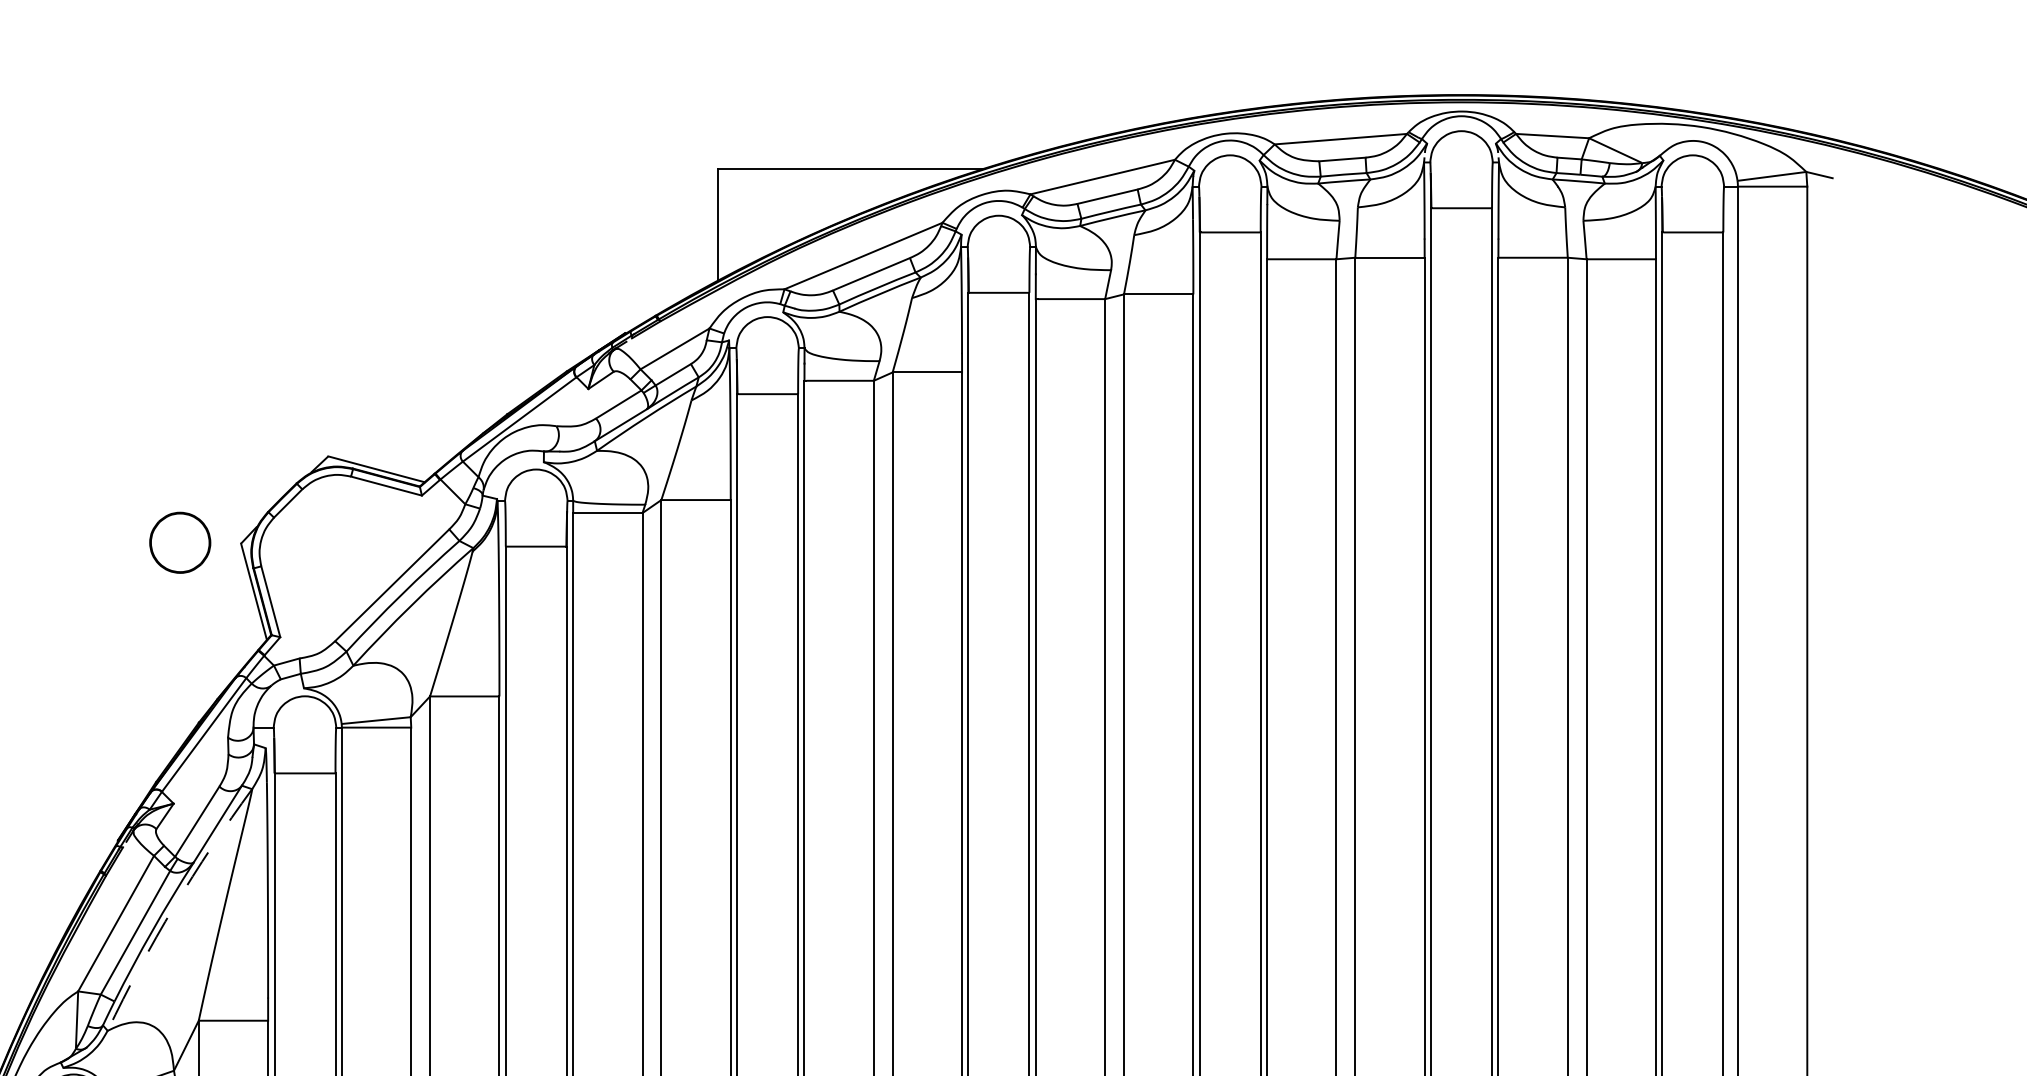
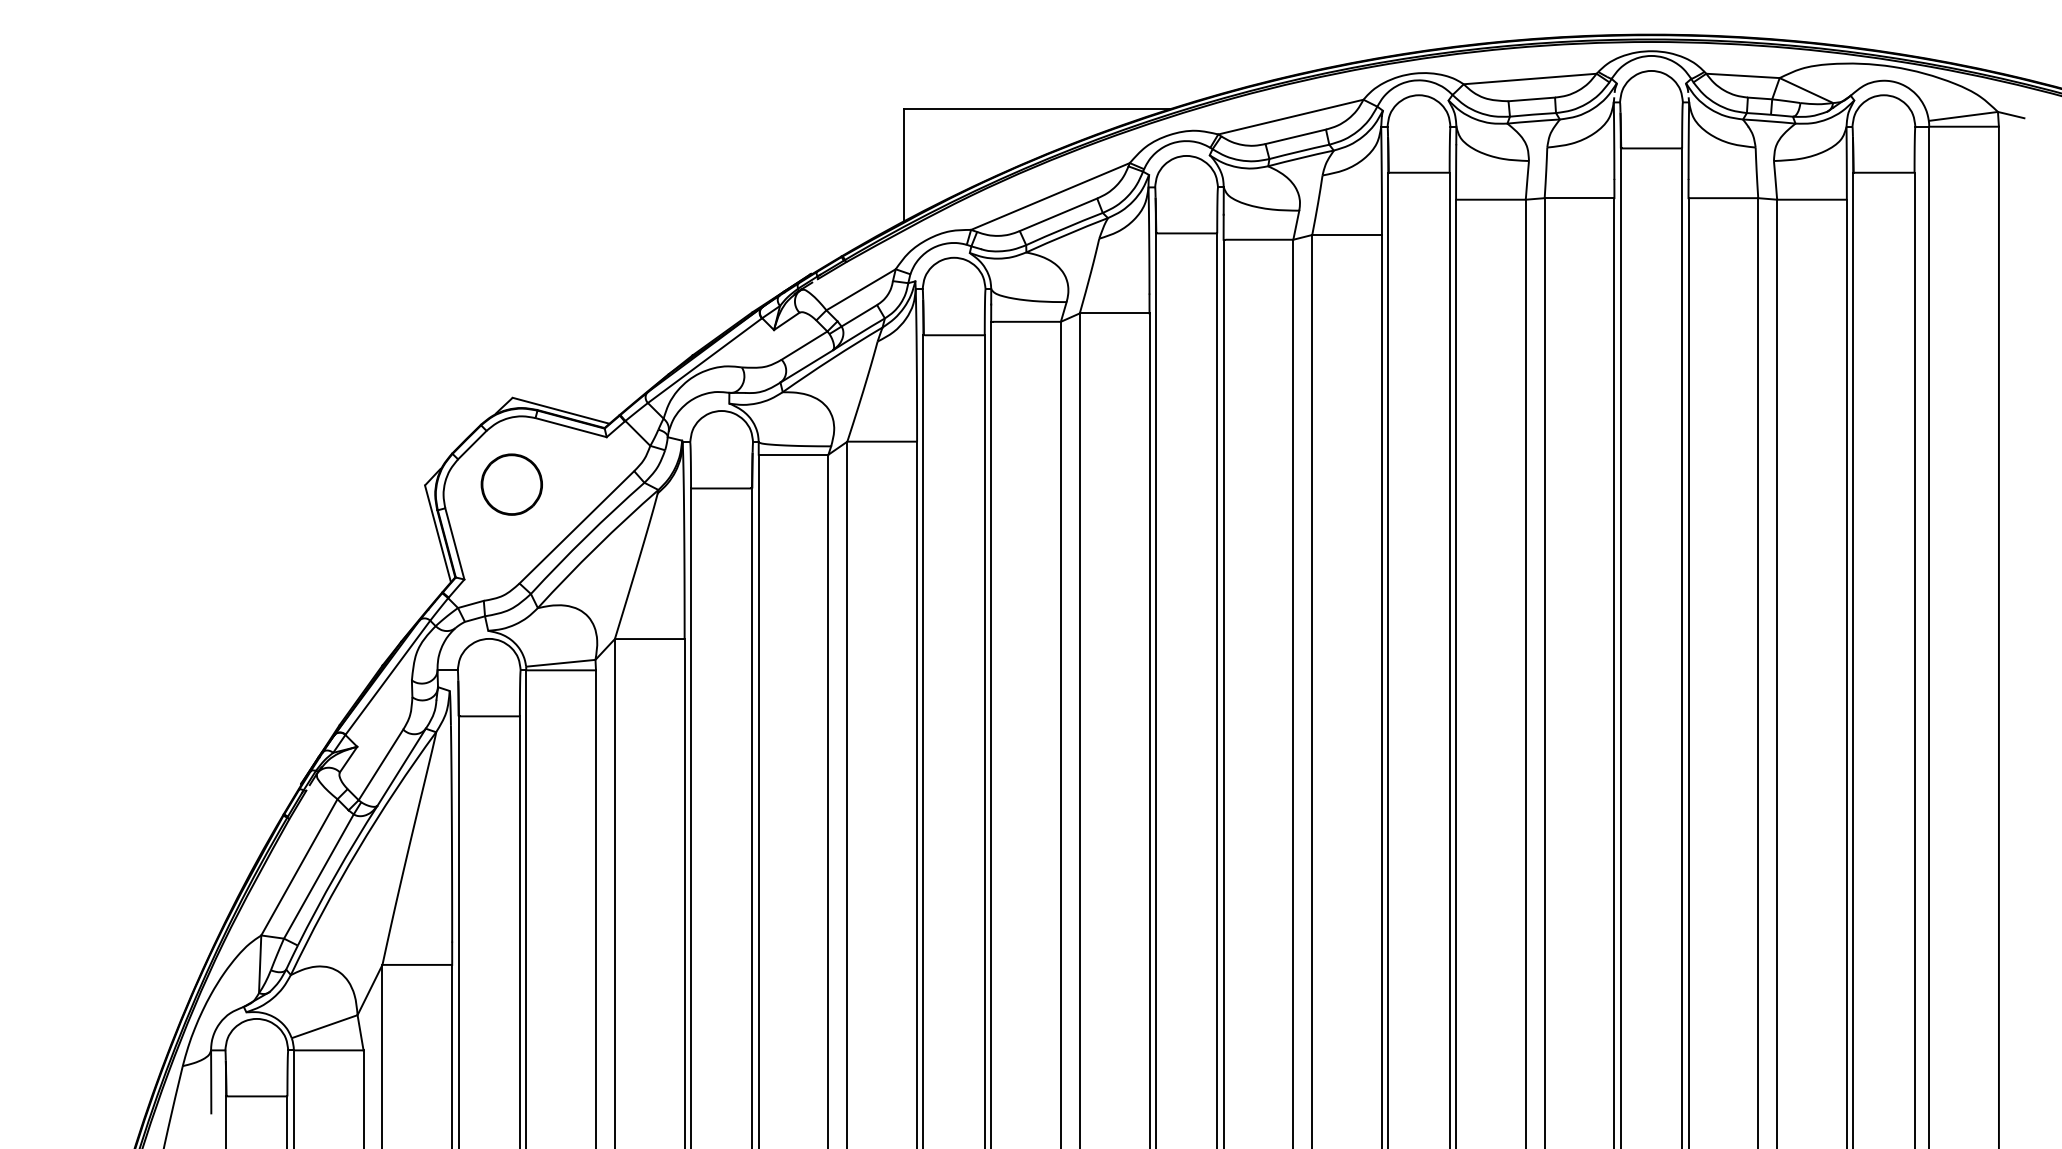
part: (179, 542) -> (511, 484), moved
arc: (173, 906) -> (357, 850), dashed -> solid

